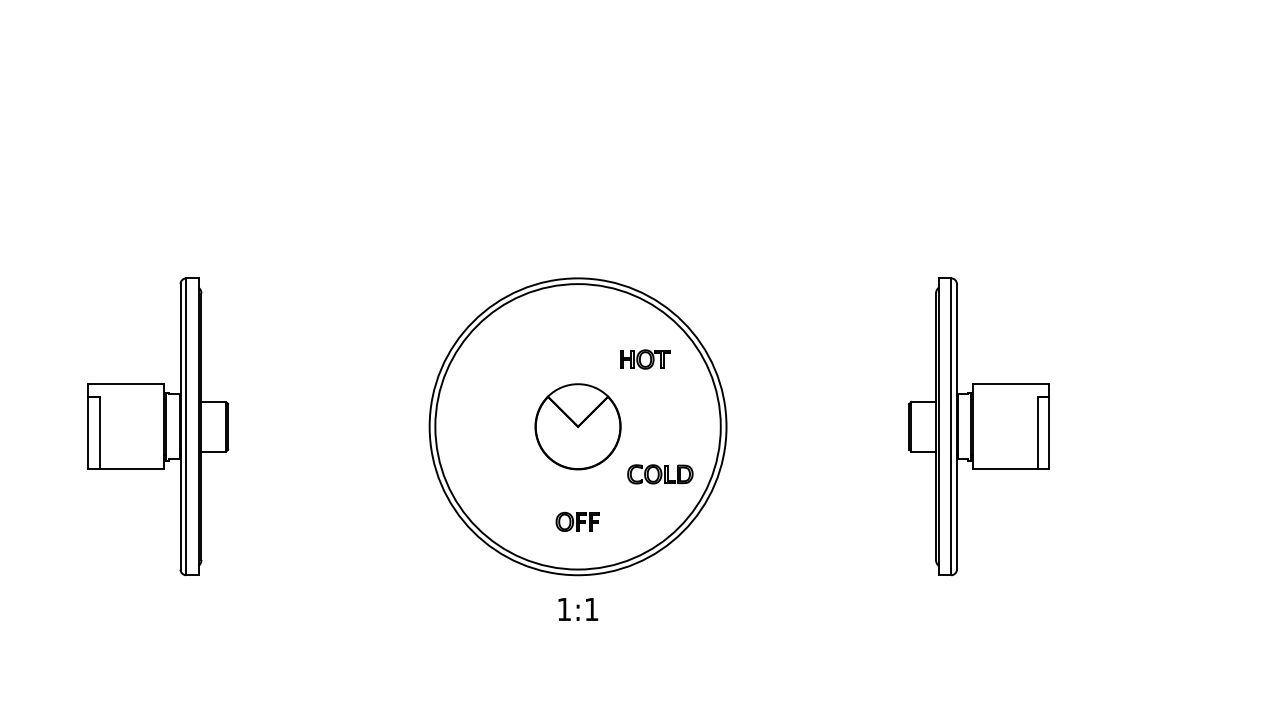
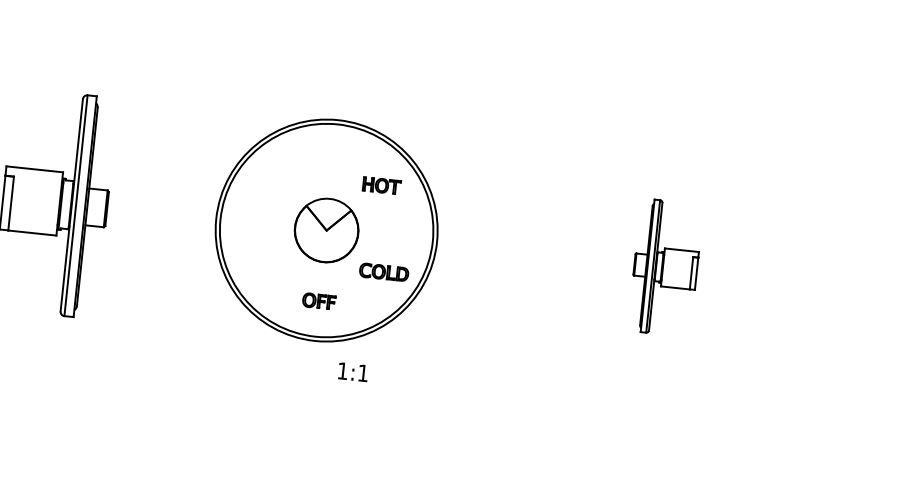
part: (577, 426) -> (326, 230), moved
part: (978, 426) -> (665, 267), size x0.6

